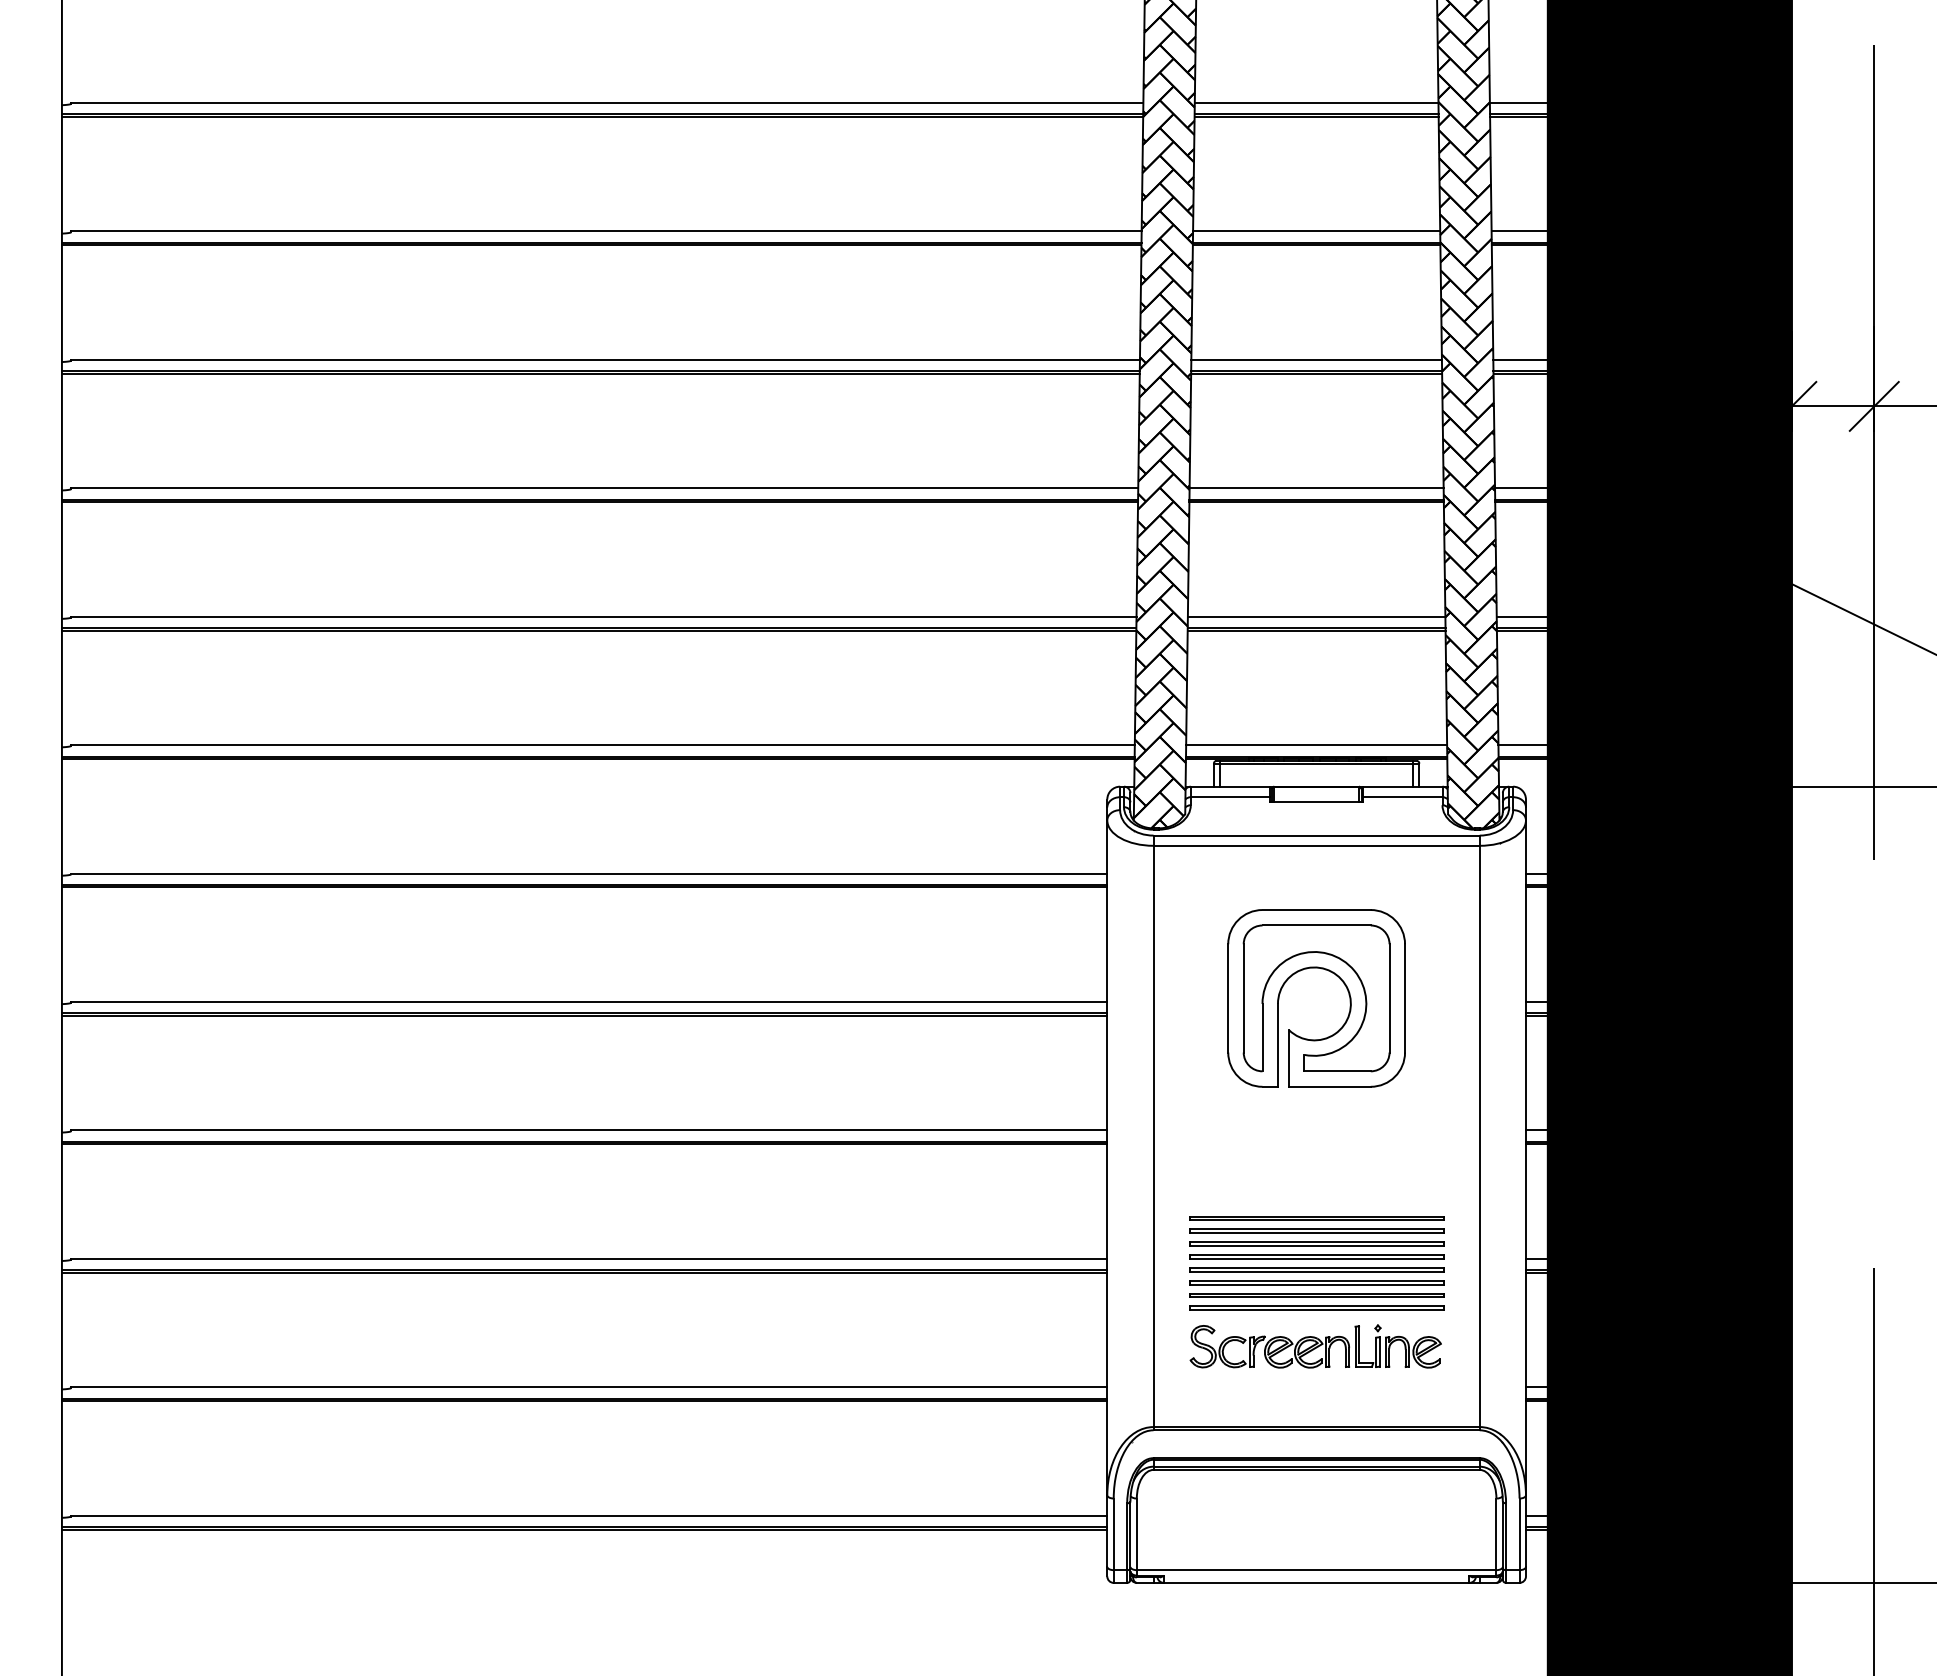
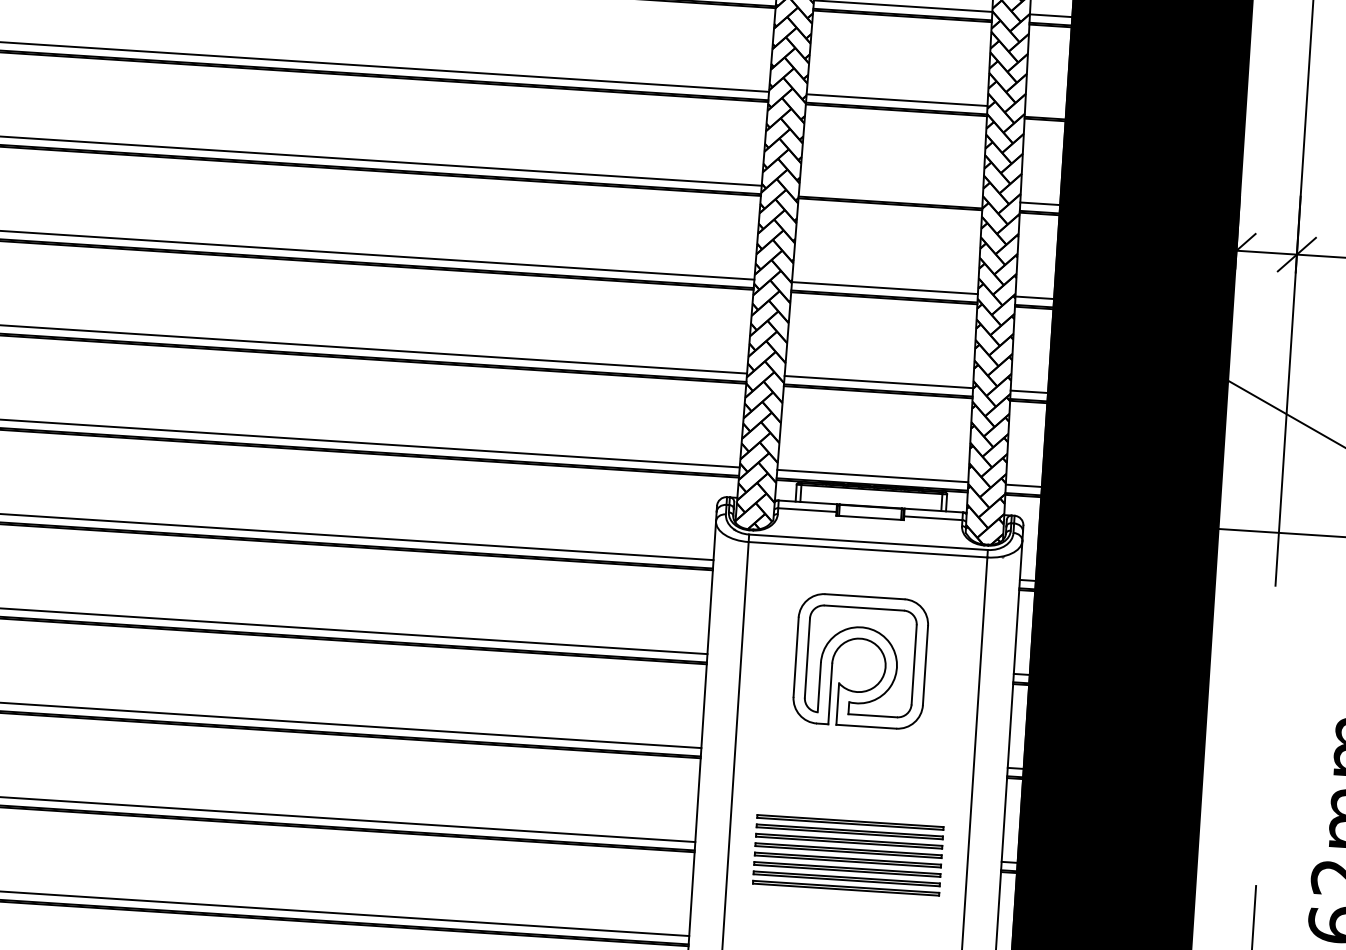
line: (1519, 231) -> (1045, 109), removed
line: (1316, 359) -> (890, 193), removed
part: (1315, 1346) -> (843, 916), removed

